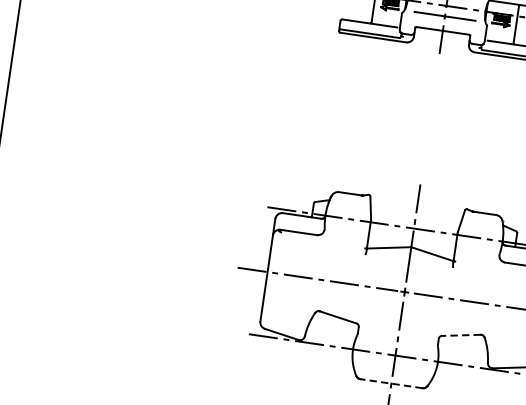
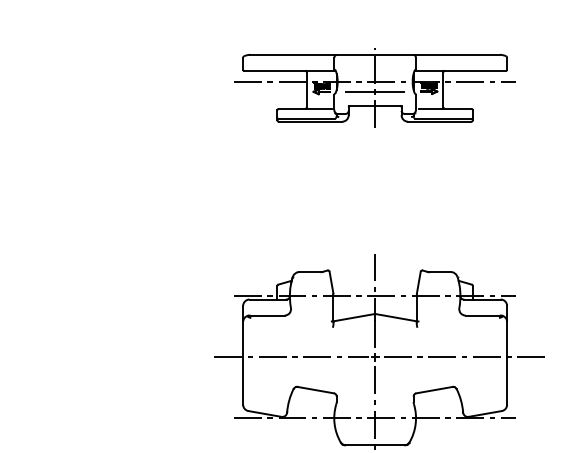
line: (461, 335) -> (434, 390), dashed -> solid
line: (391, 383) -> (375, 445), dashed -> solid

